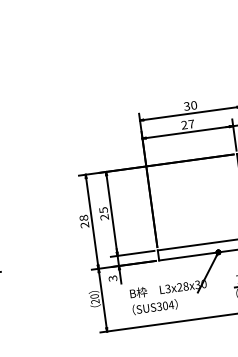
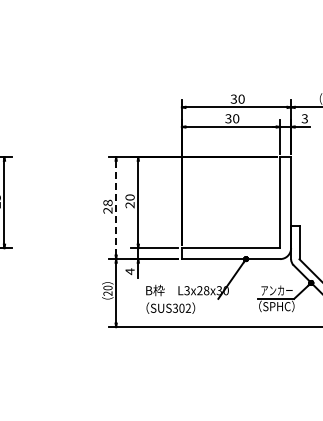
text: (188, 124) -> (232, 118), 27 -> 30
text: (103, 210) -> (129, 197), 25 -> 20
line: (92, 222) -> (116, 208), solid -> dashed
text: (112, 278) -> (129, 271), 3 -> 4
text: (171, 304) -> (188, 307), SUS304 -> SUS302

